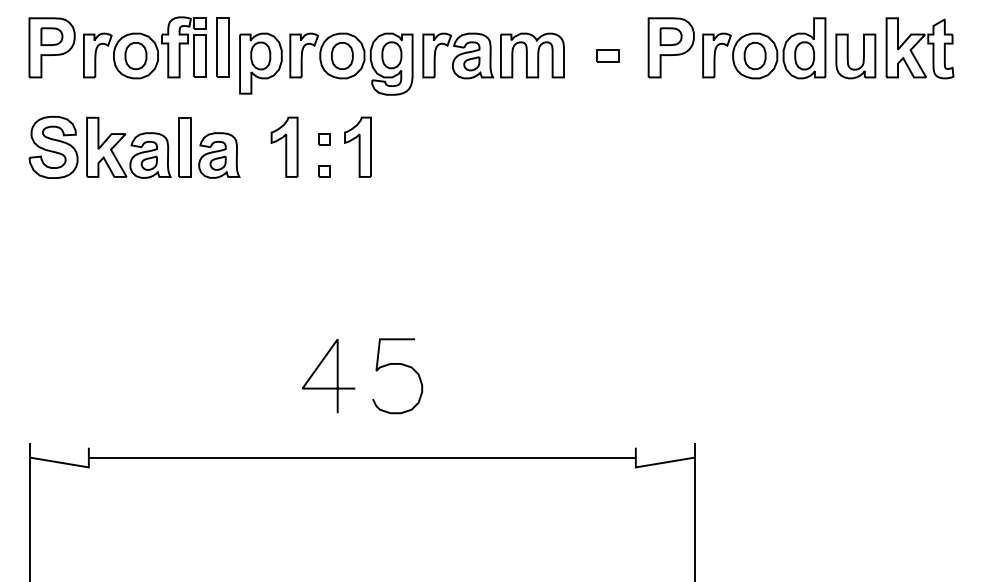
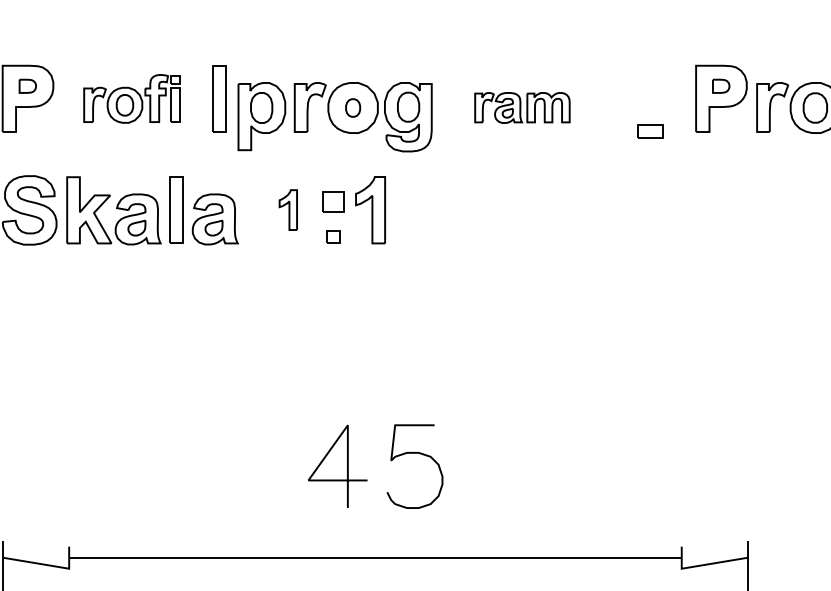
part: (51, 36) -> (27, 86), size x0.7
part: (670, 36) -> (720, 86), size x0.7
part: (144, 47) -> (131, 98), size x0.7
part: (342, 55) -> (353, 107), size x0.6
part: (493, 55) -> (522, 107), size x0.6
part: (607, 55) -> (650, 130), moved
part: (324, 139) -> (333, 201), size x1.6
part: (284, 146) -> (288, 209), size x0.6

